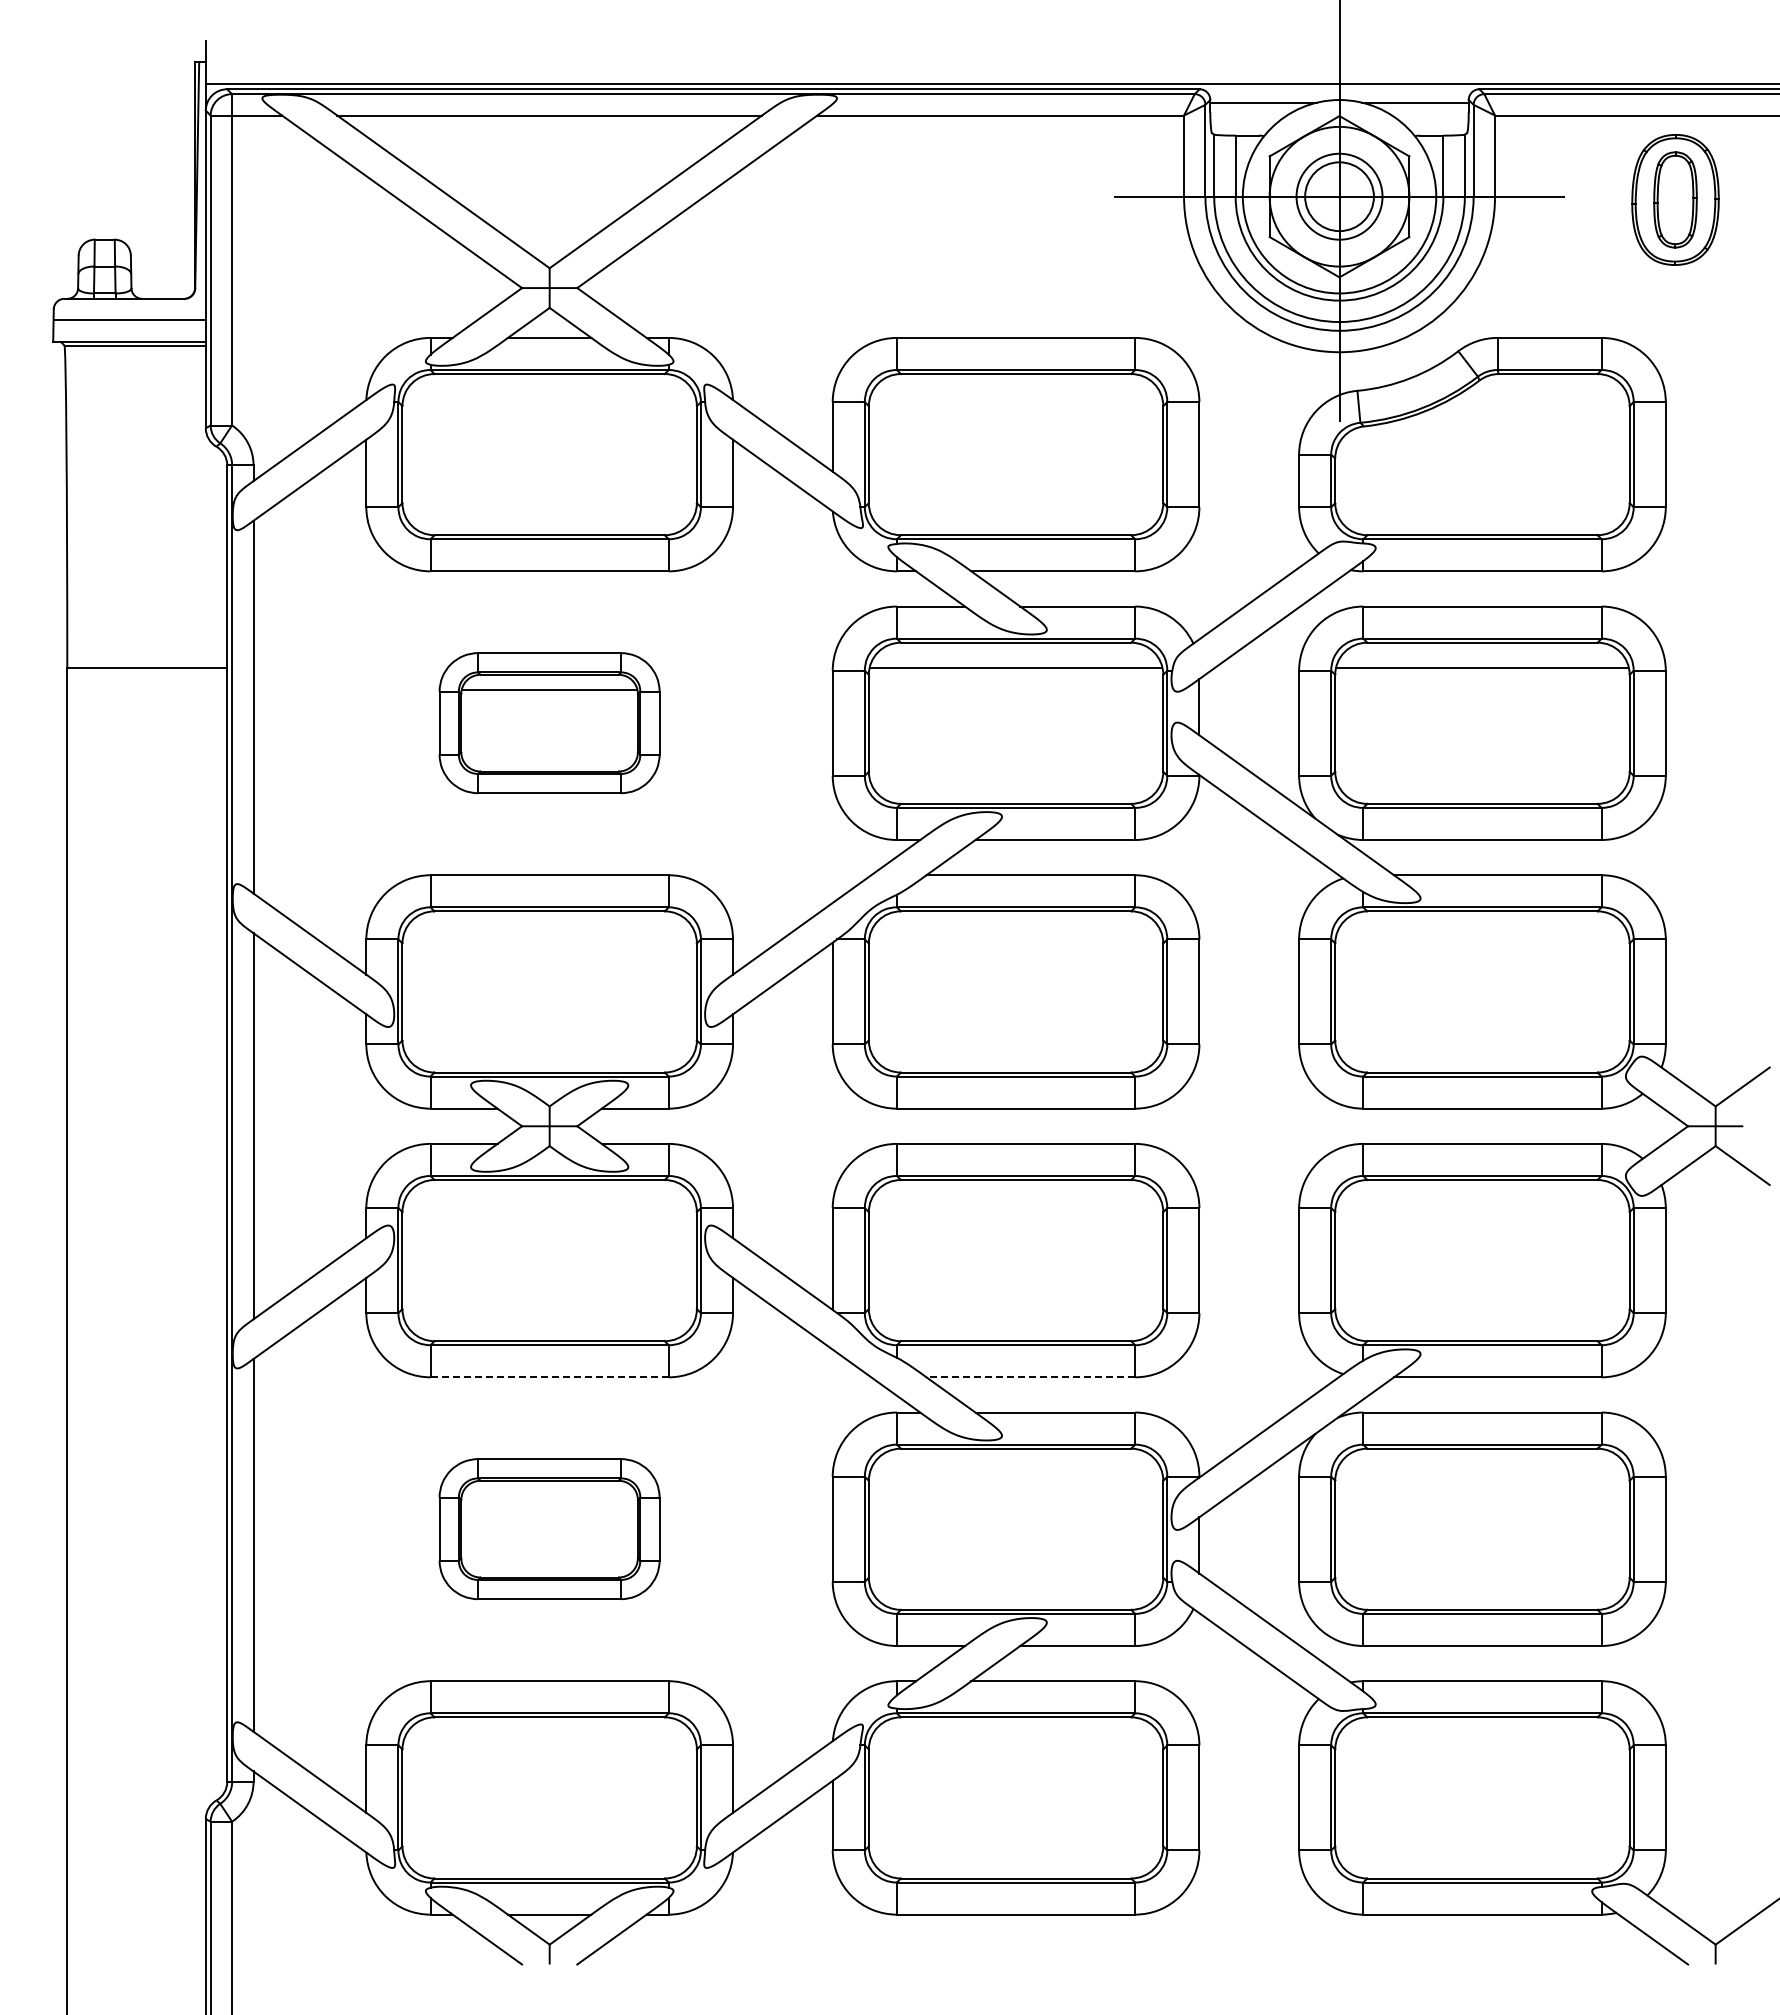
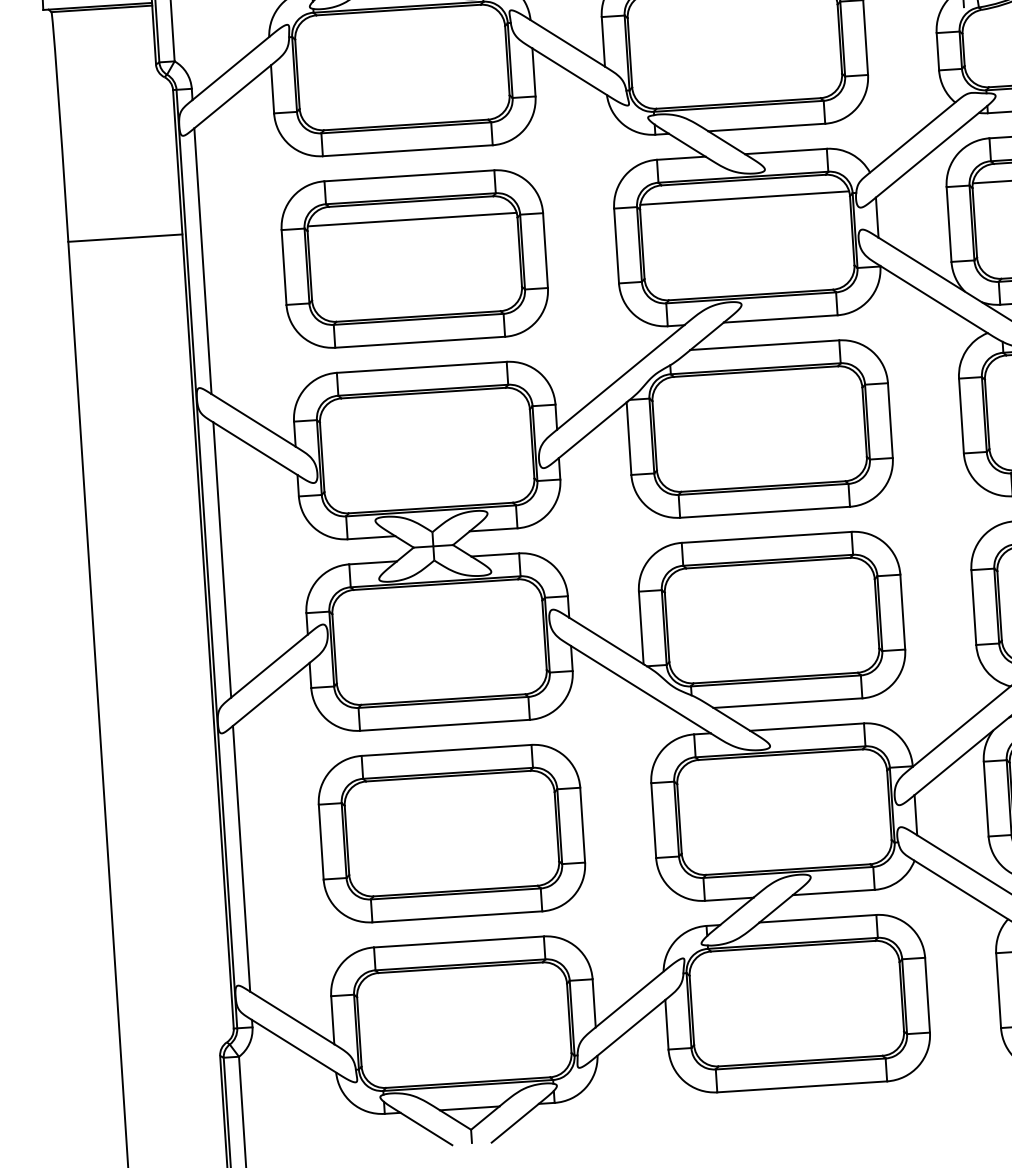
part: (549, 722) -> (414, 258), size x1.67
line: (549, 1377) -> (444, 725), dashed -> solid
line: (1030, 1377) -> (787, 703), dashed -> solid
part: (549, 1528) -> (451, 833), size x1.67

